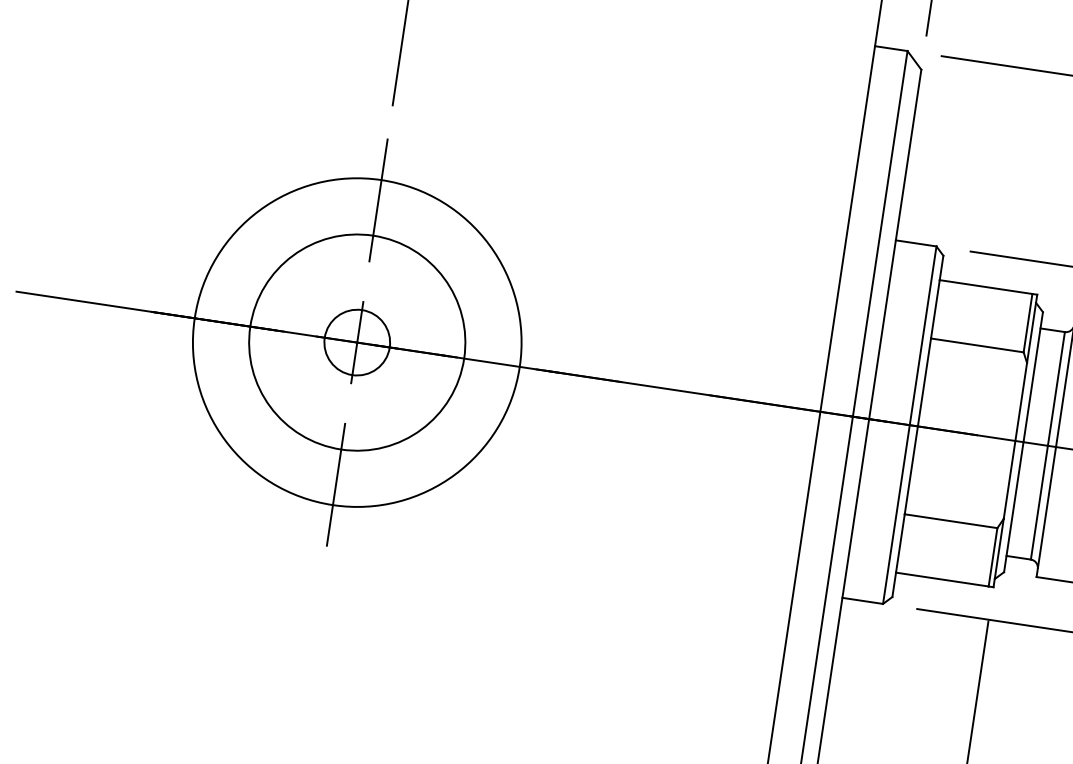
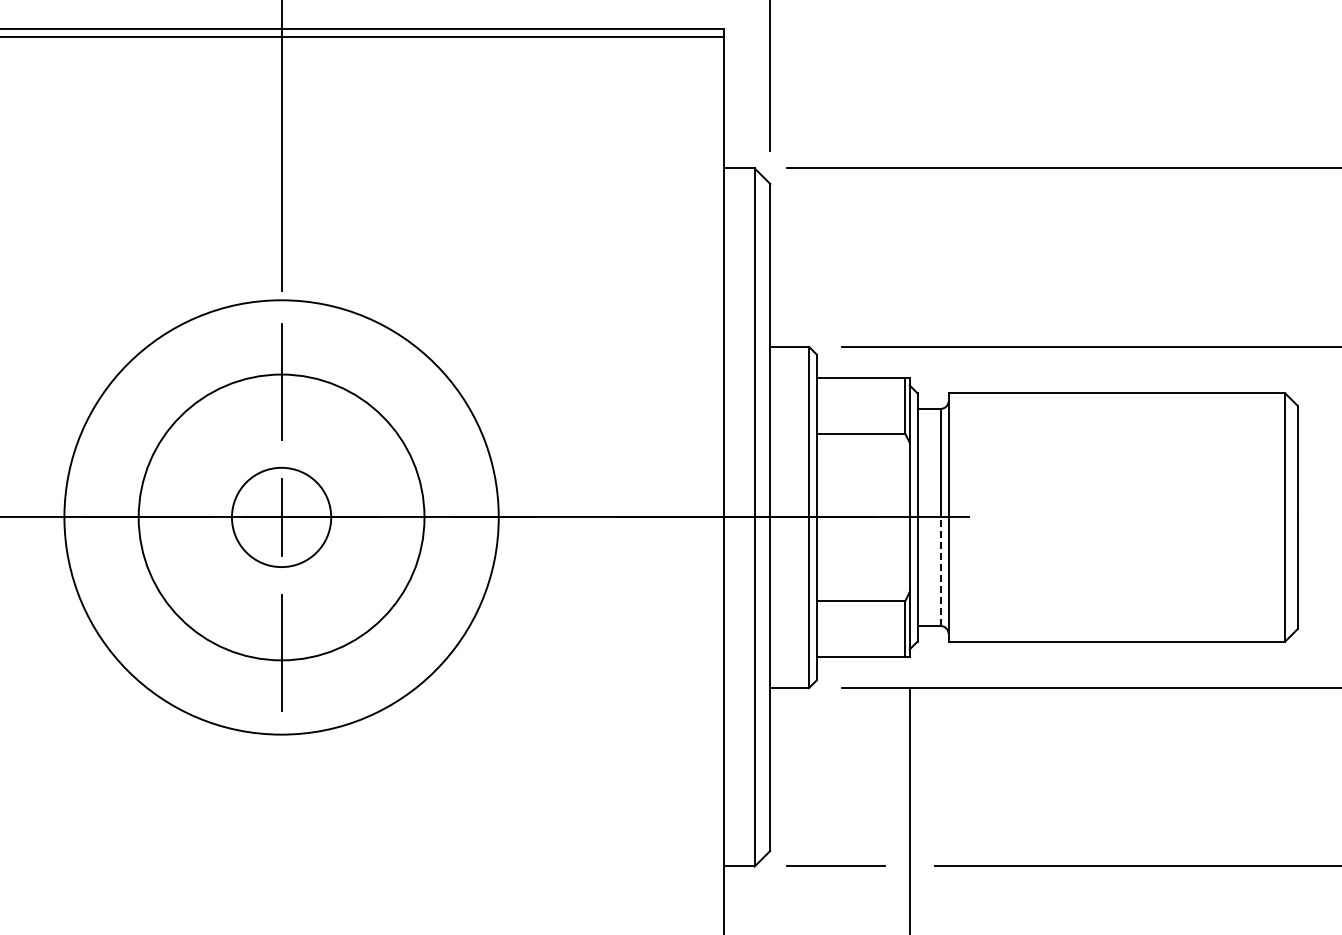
circle: (357, 342) -> (281, 517), size x1.4
circle: (357, 342) -> (281, 517), size x1.4
circle: (357, 342) -> (281, 517), size x1.6
line: (1039, 502) -> (940, 571), solid -> dashed

